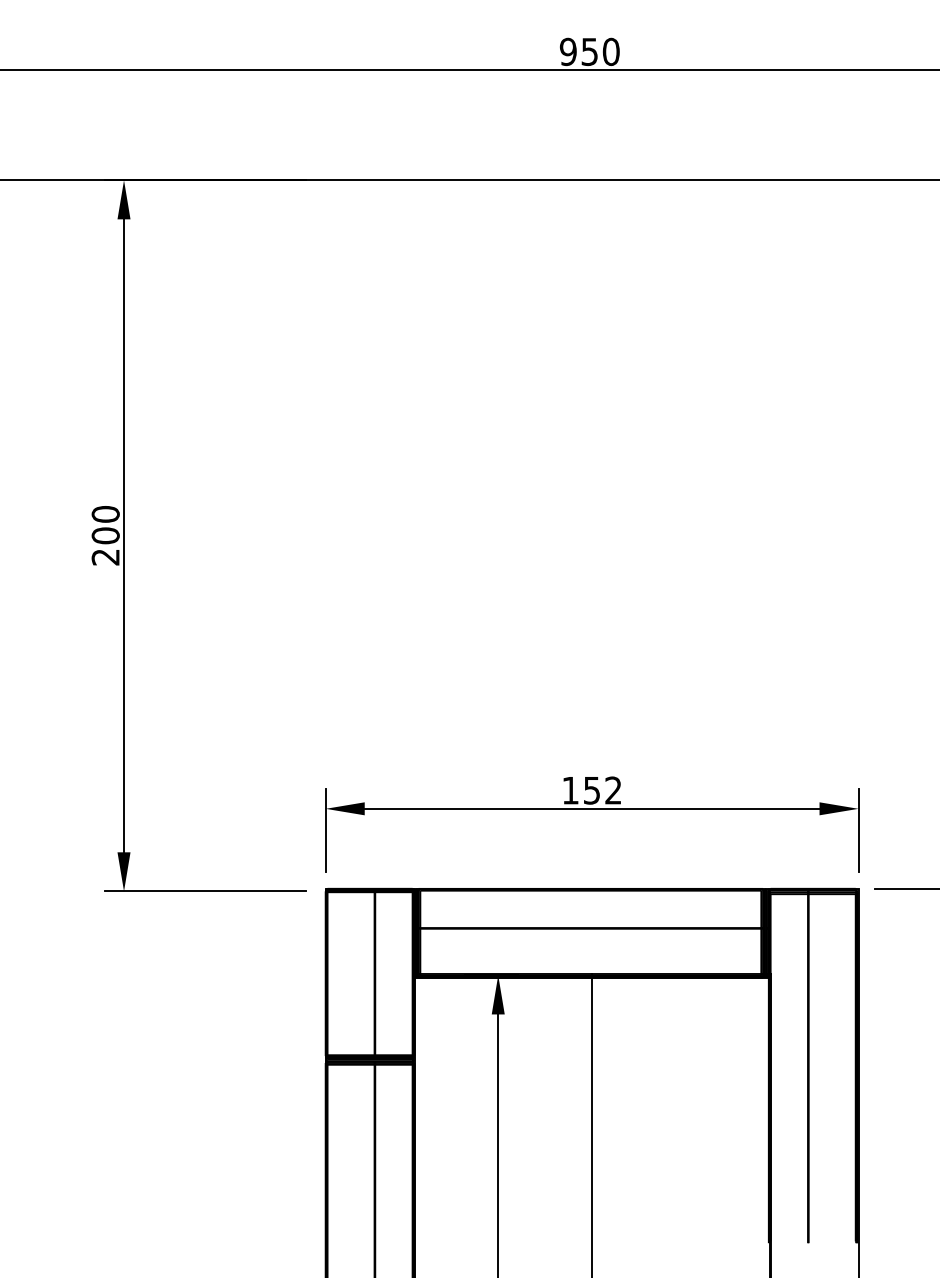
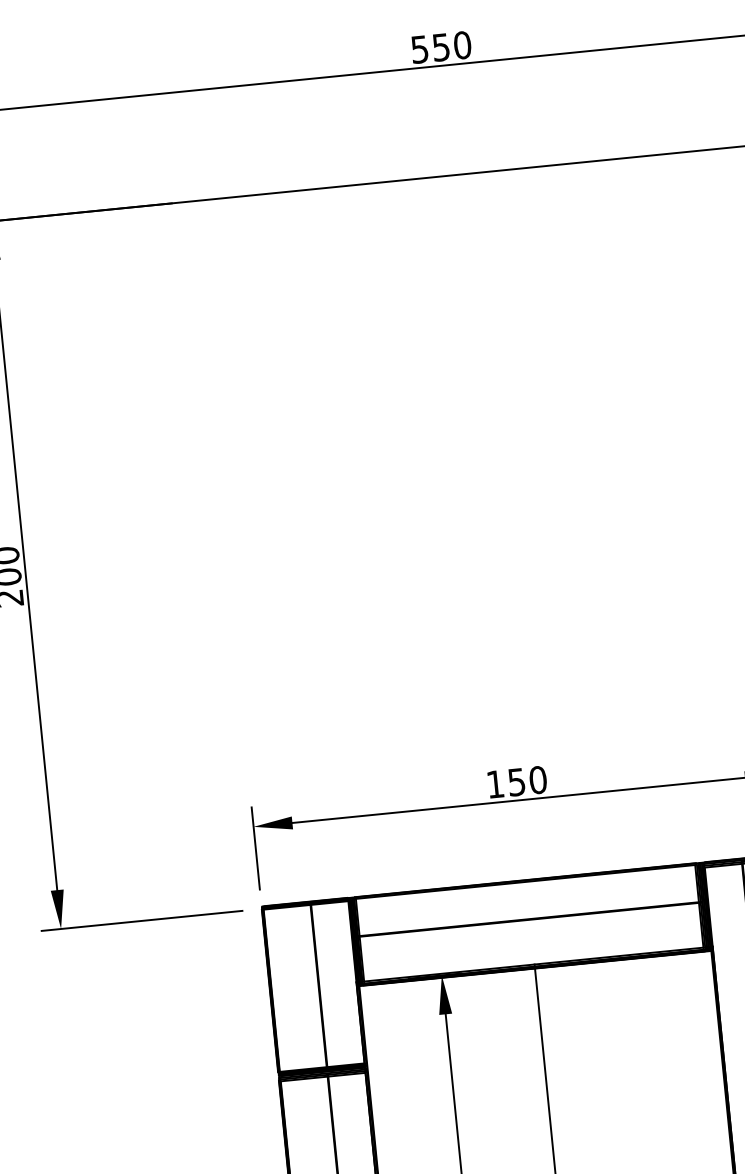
text: (567, 51) -> (418, 49), 950 -> 550
text: (613, 790) -> (538, 780), 152 -> 150

